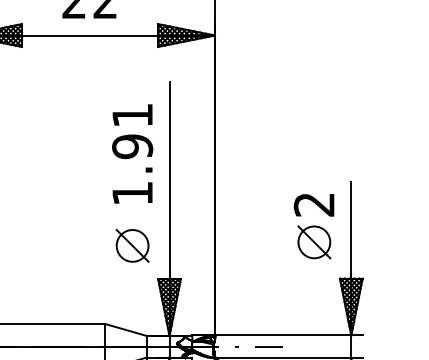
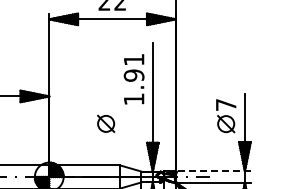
text: (312, 205) -> (225, 105), 2 -> 7
part: (133, 245) -> (106, 123), moved
line: (287, 335) -> (212, 171), solid -> dashed

